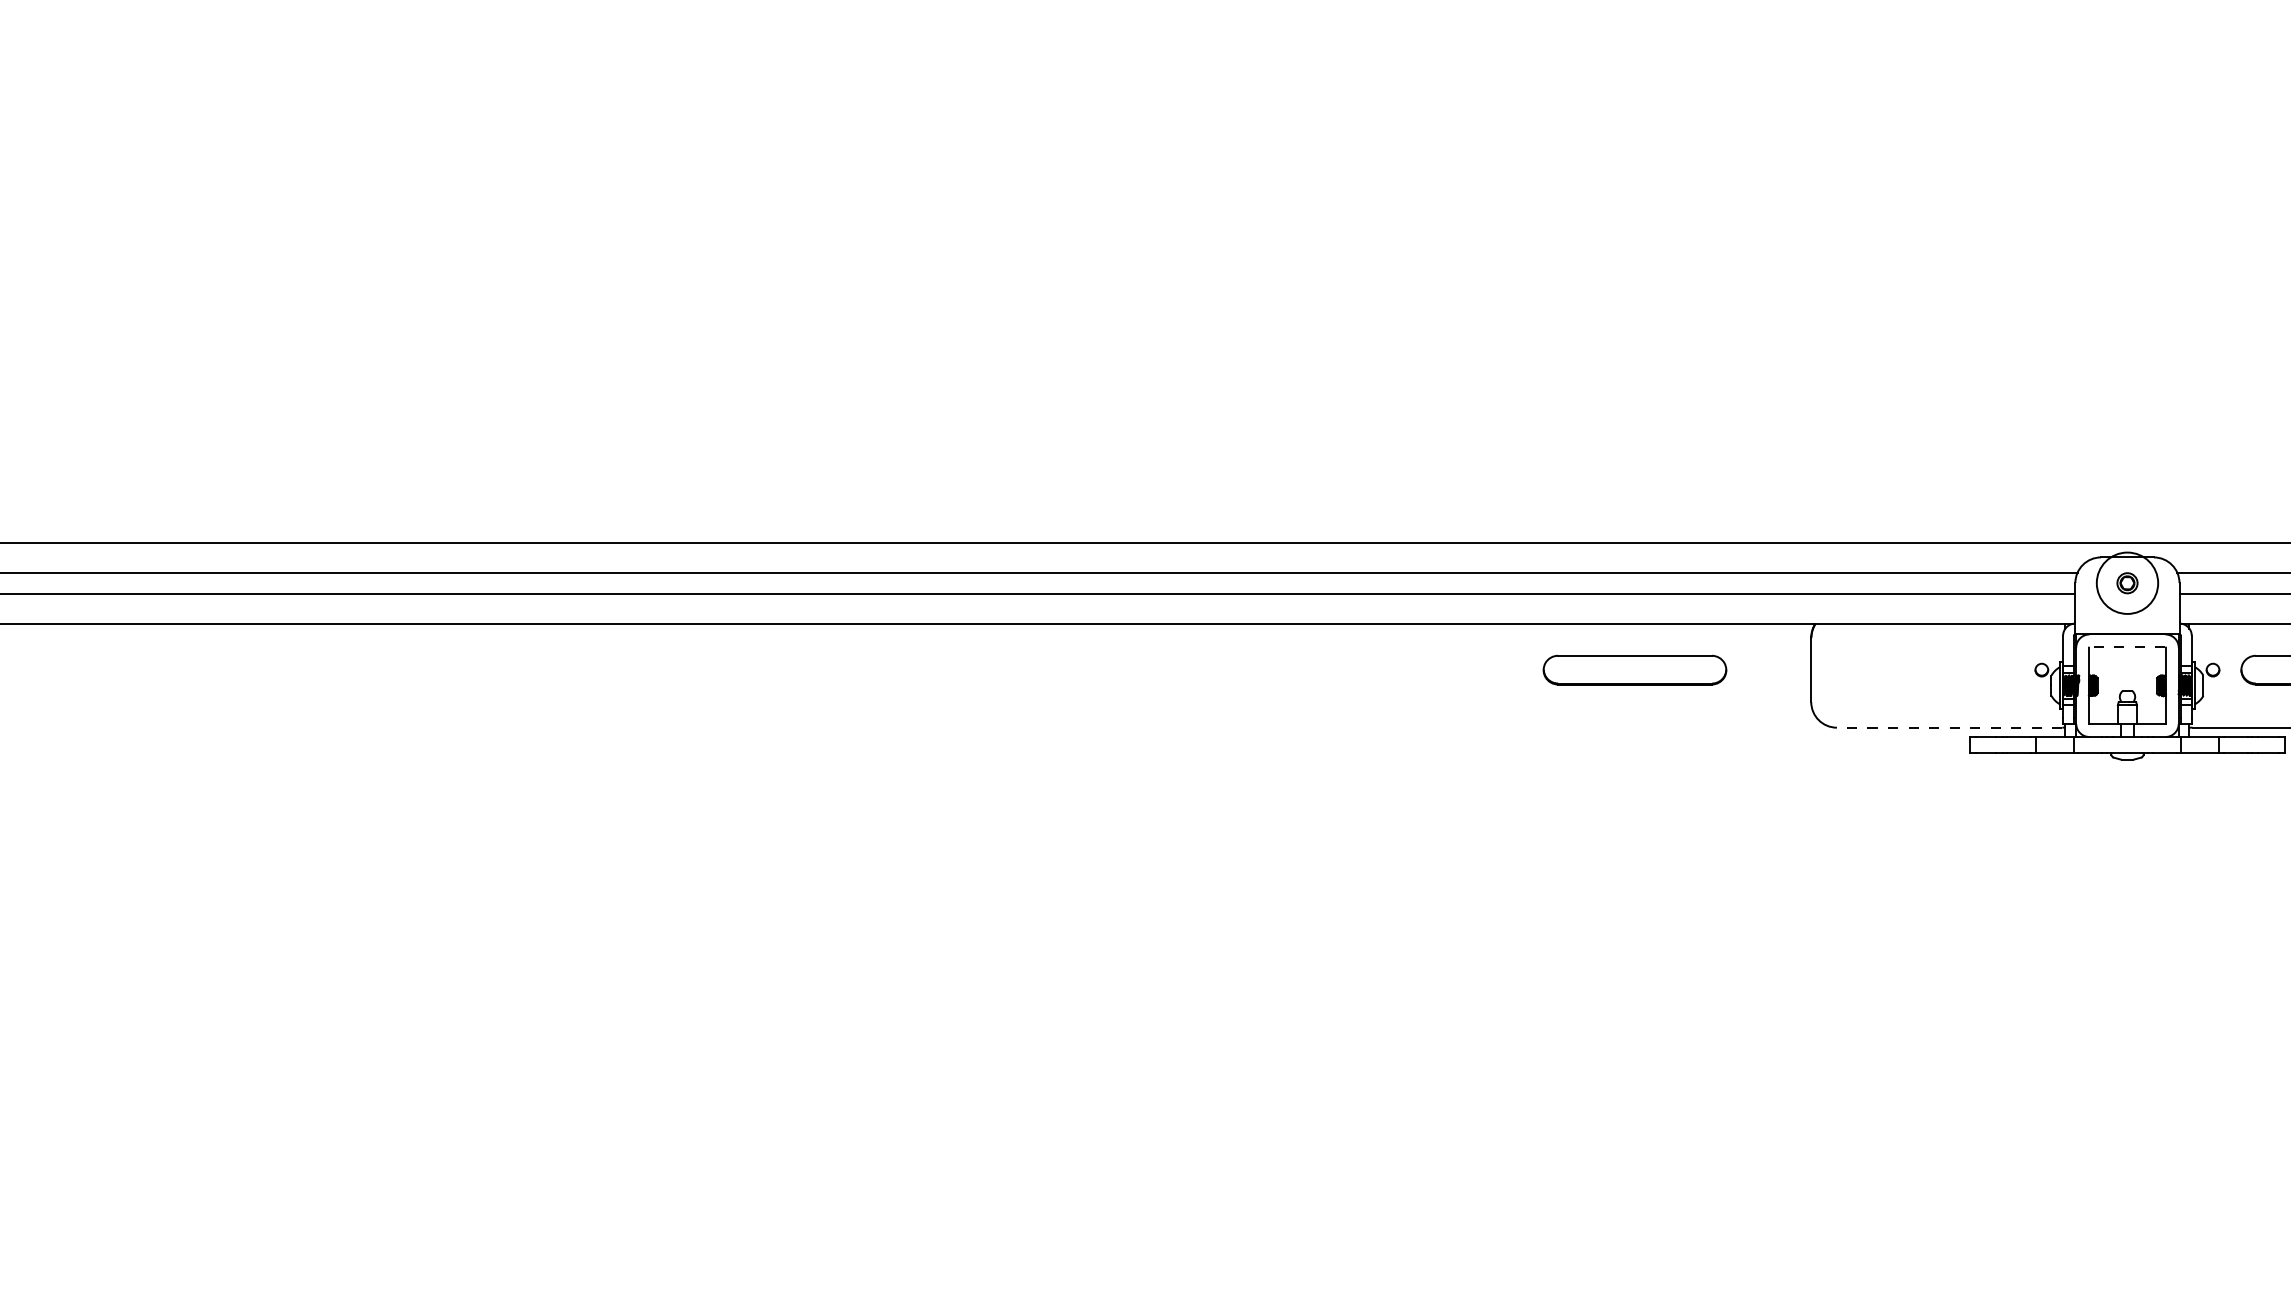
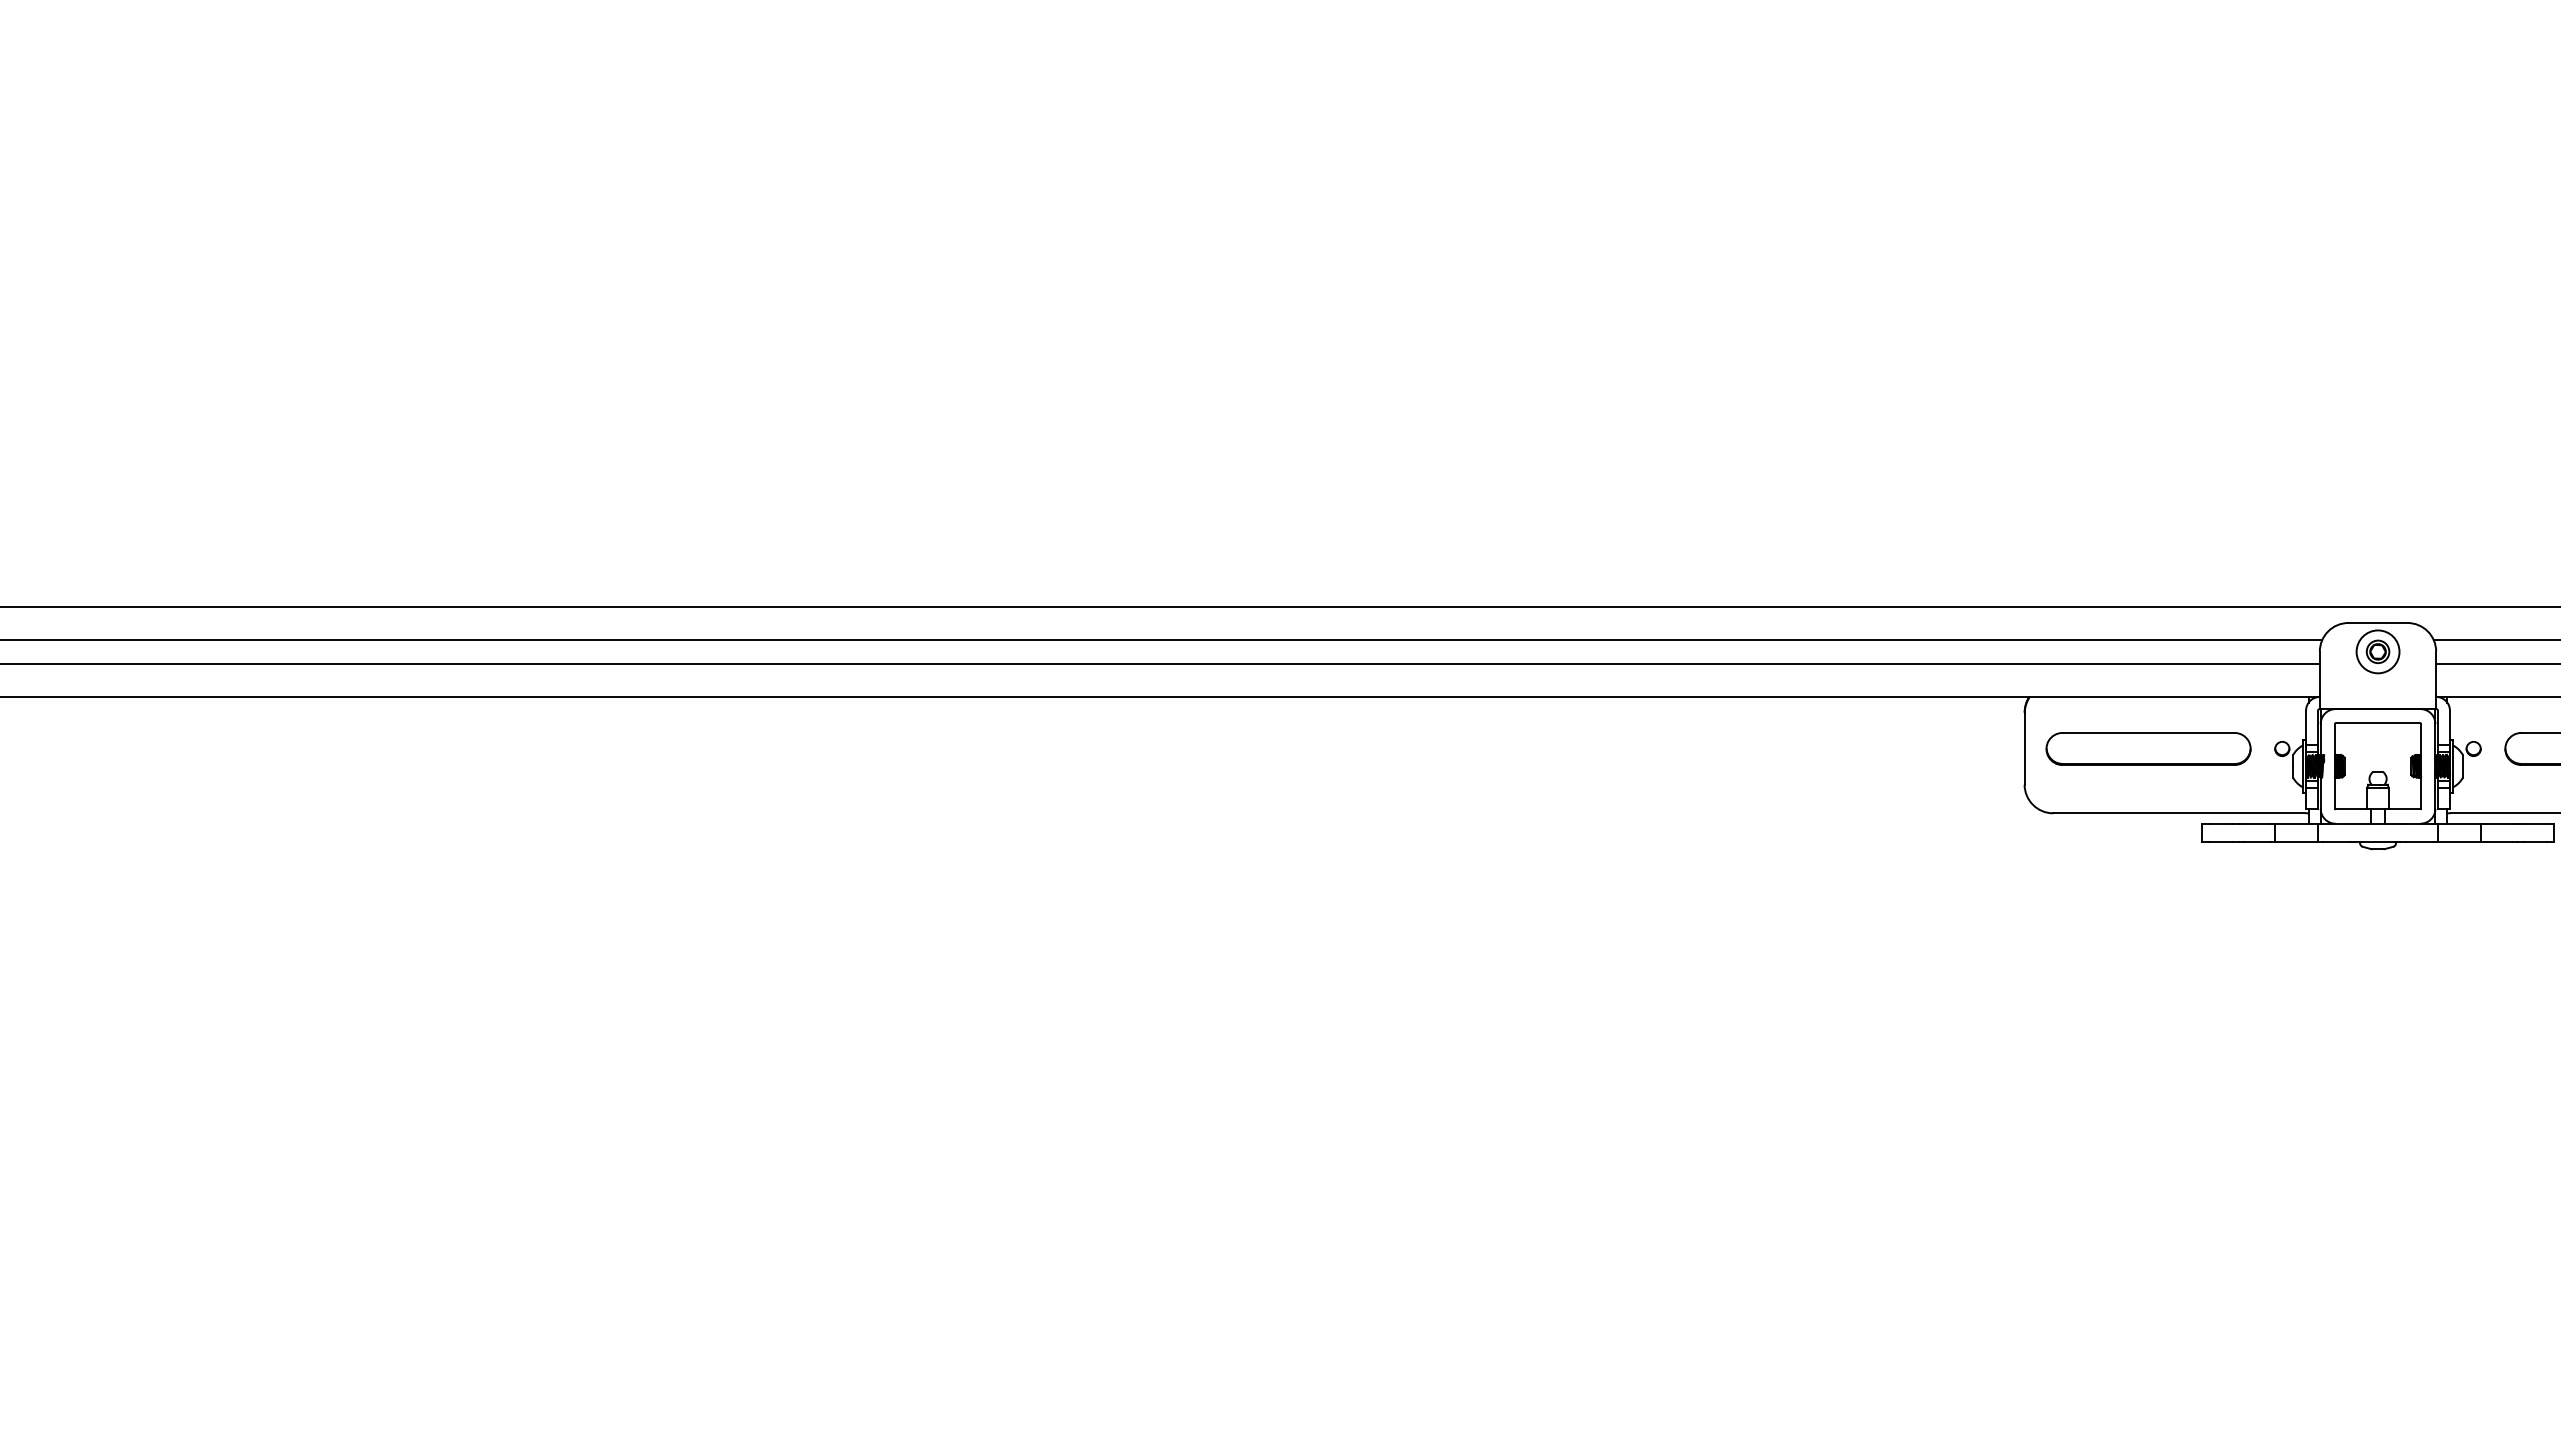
circle: (2126, 582) -> (2377, 651), size x0.62
line: (2126, 647) -> (2377, 723), dashed -> solid
part: (1634, 669) -> (2148, 748), moved
line: (1949, 727) -> (2179, 813), dashed -> solid

